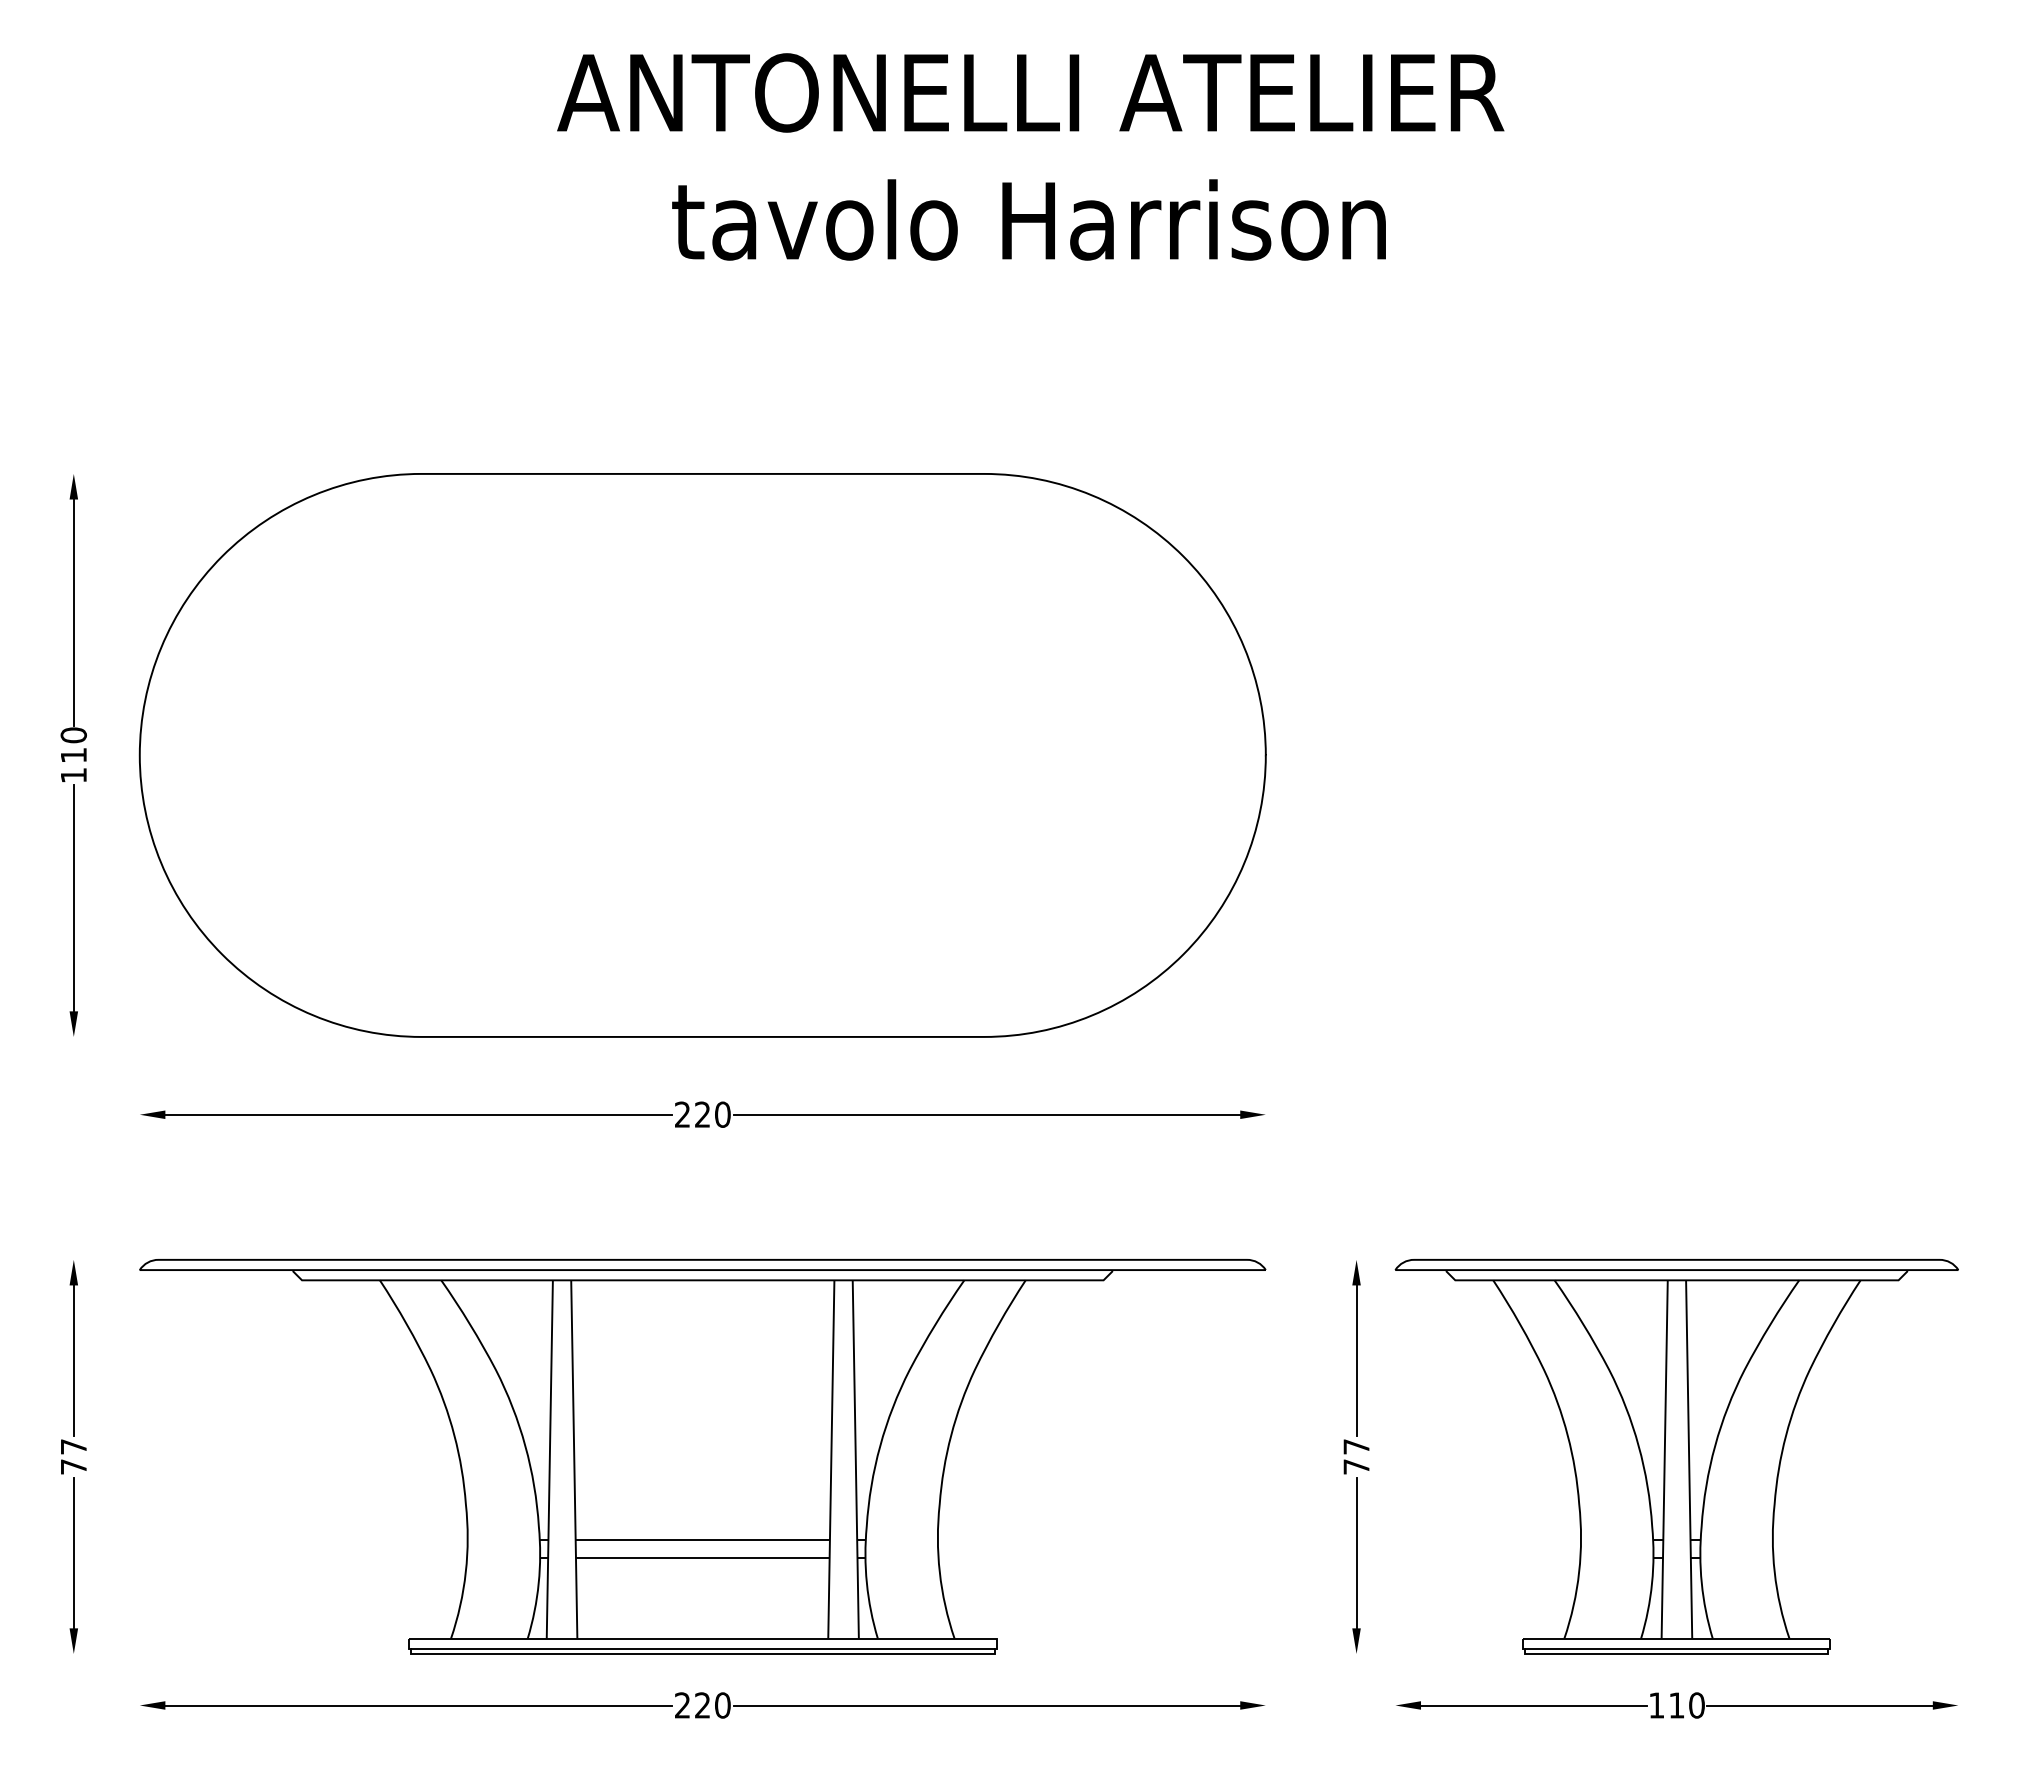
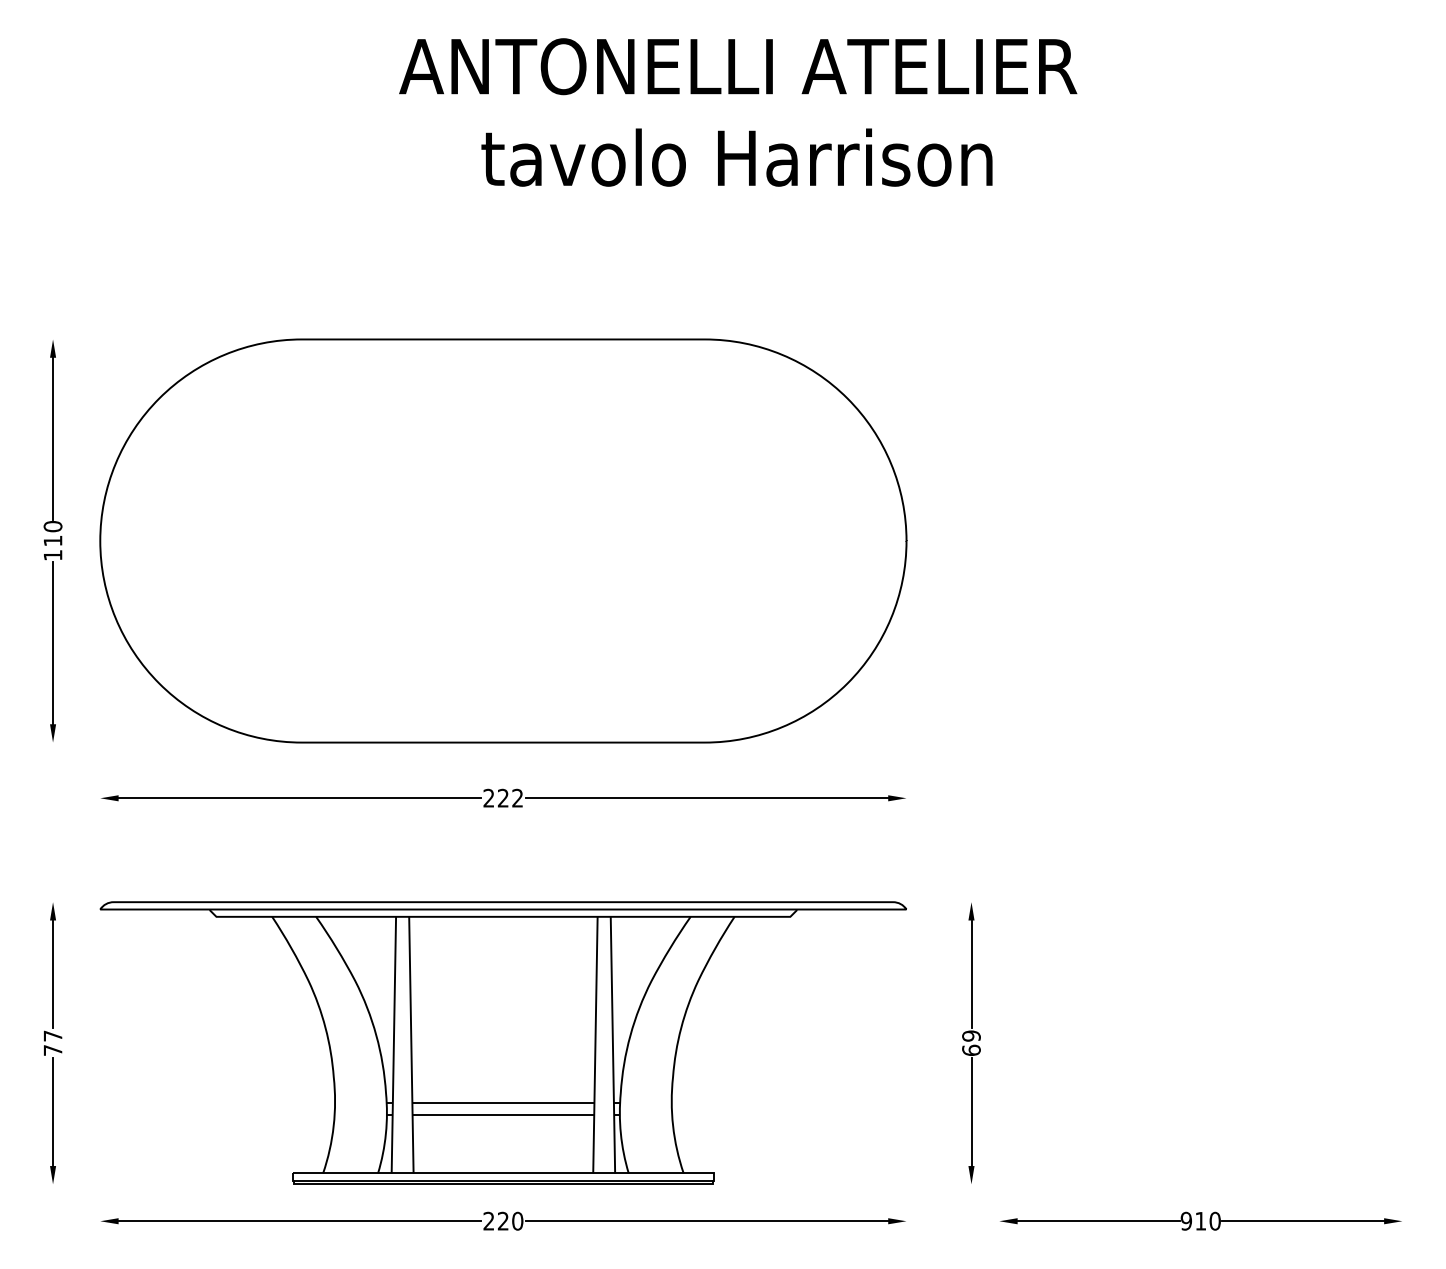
text: (722, 1114) -> (517, 798), 220 -> 222
text: (1356, 1456) -> (971, 1042), 77 -> 69
part: (1676, 1456) -> (1200, 1042), removed
text: (1656, 1705) -> (1186, 1221), 110 -> 910

